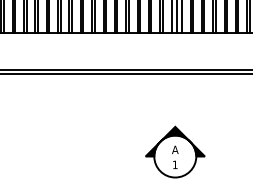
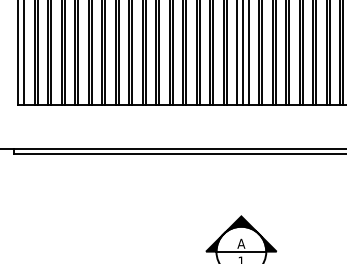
line: (175, 156) -> (241, 251), added

